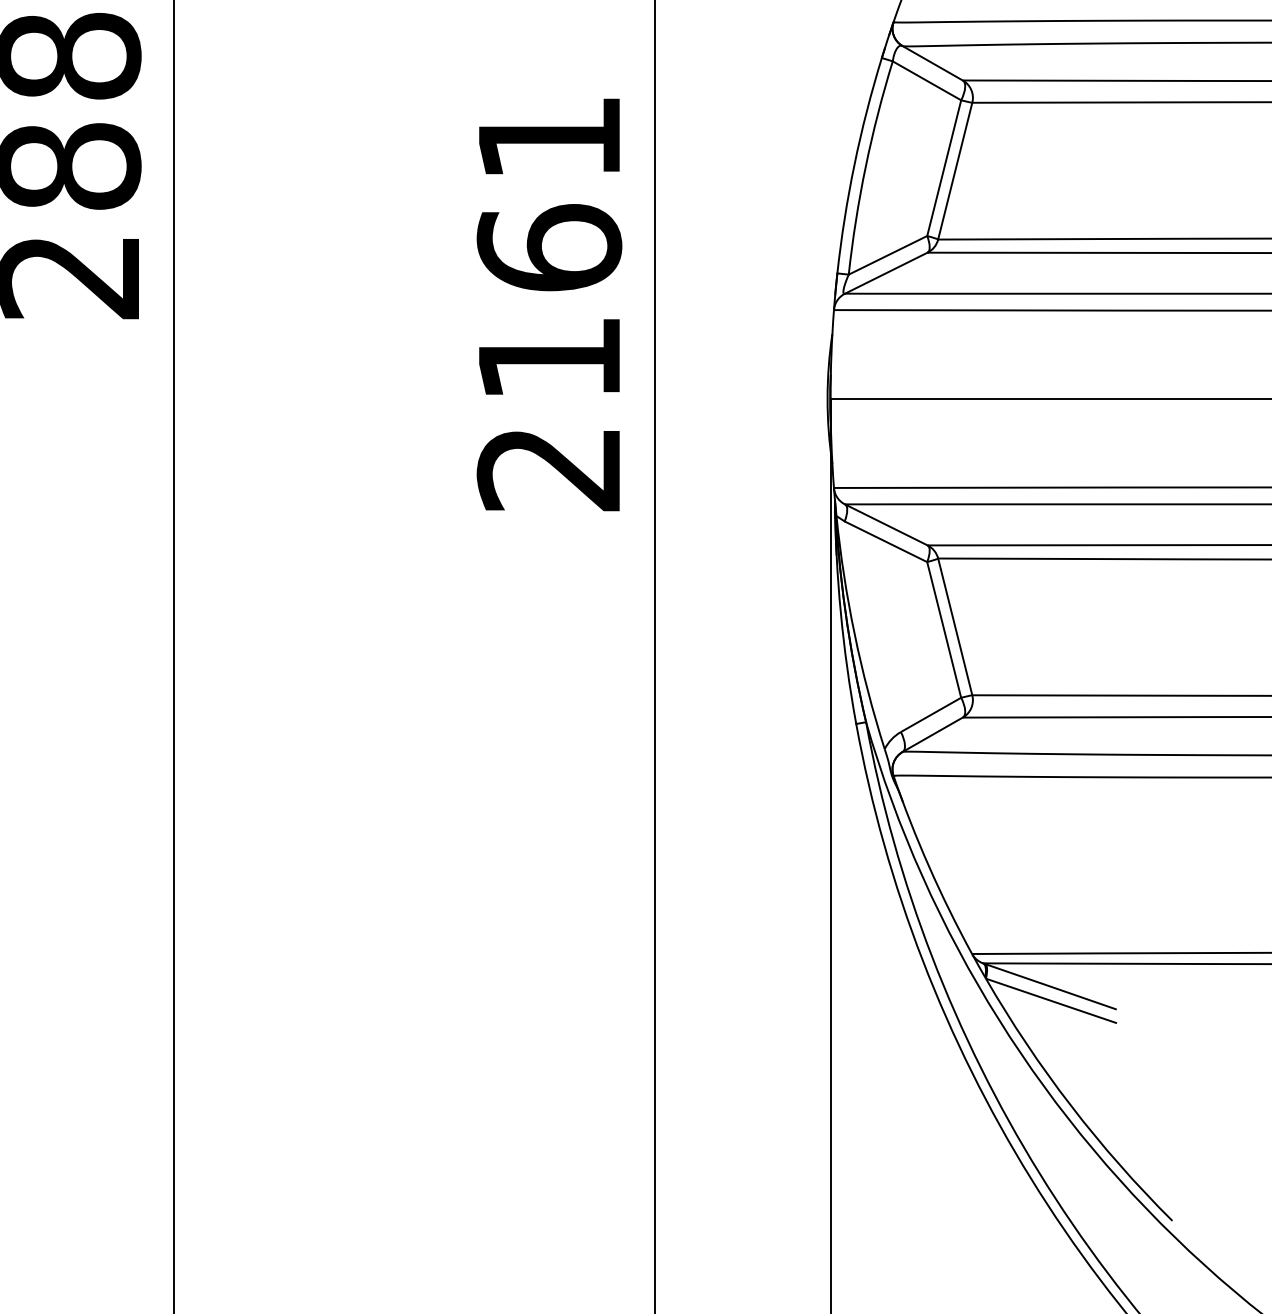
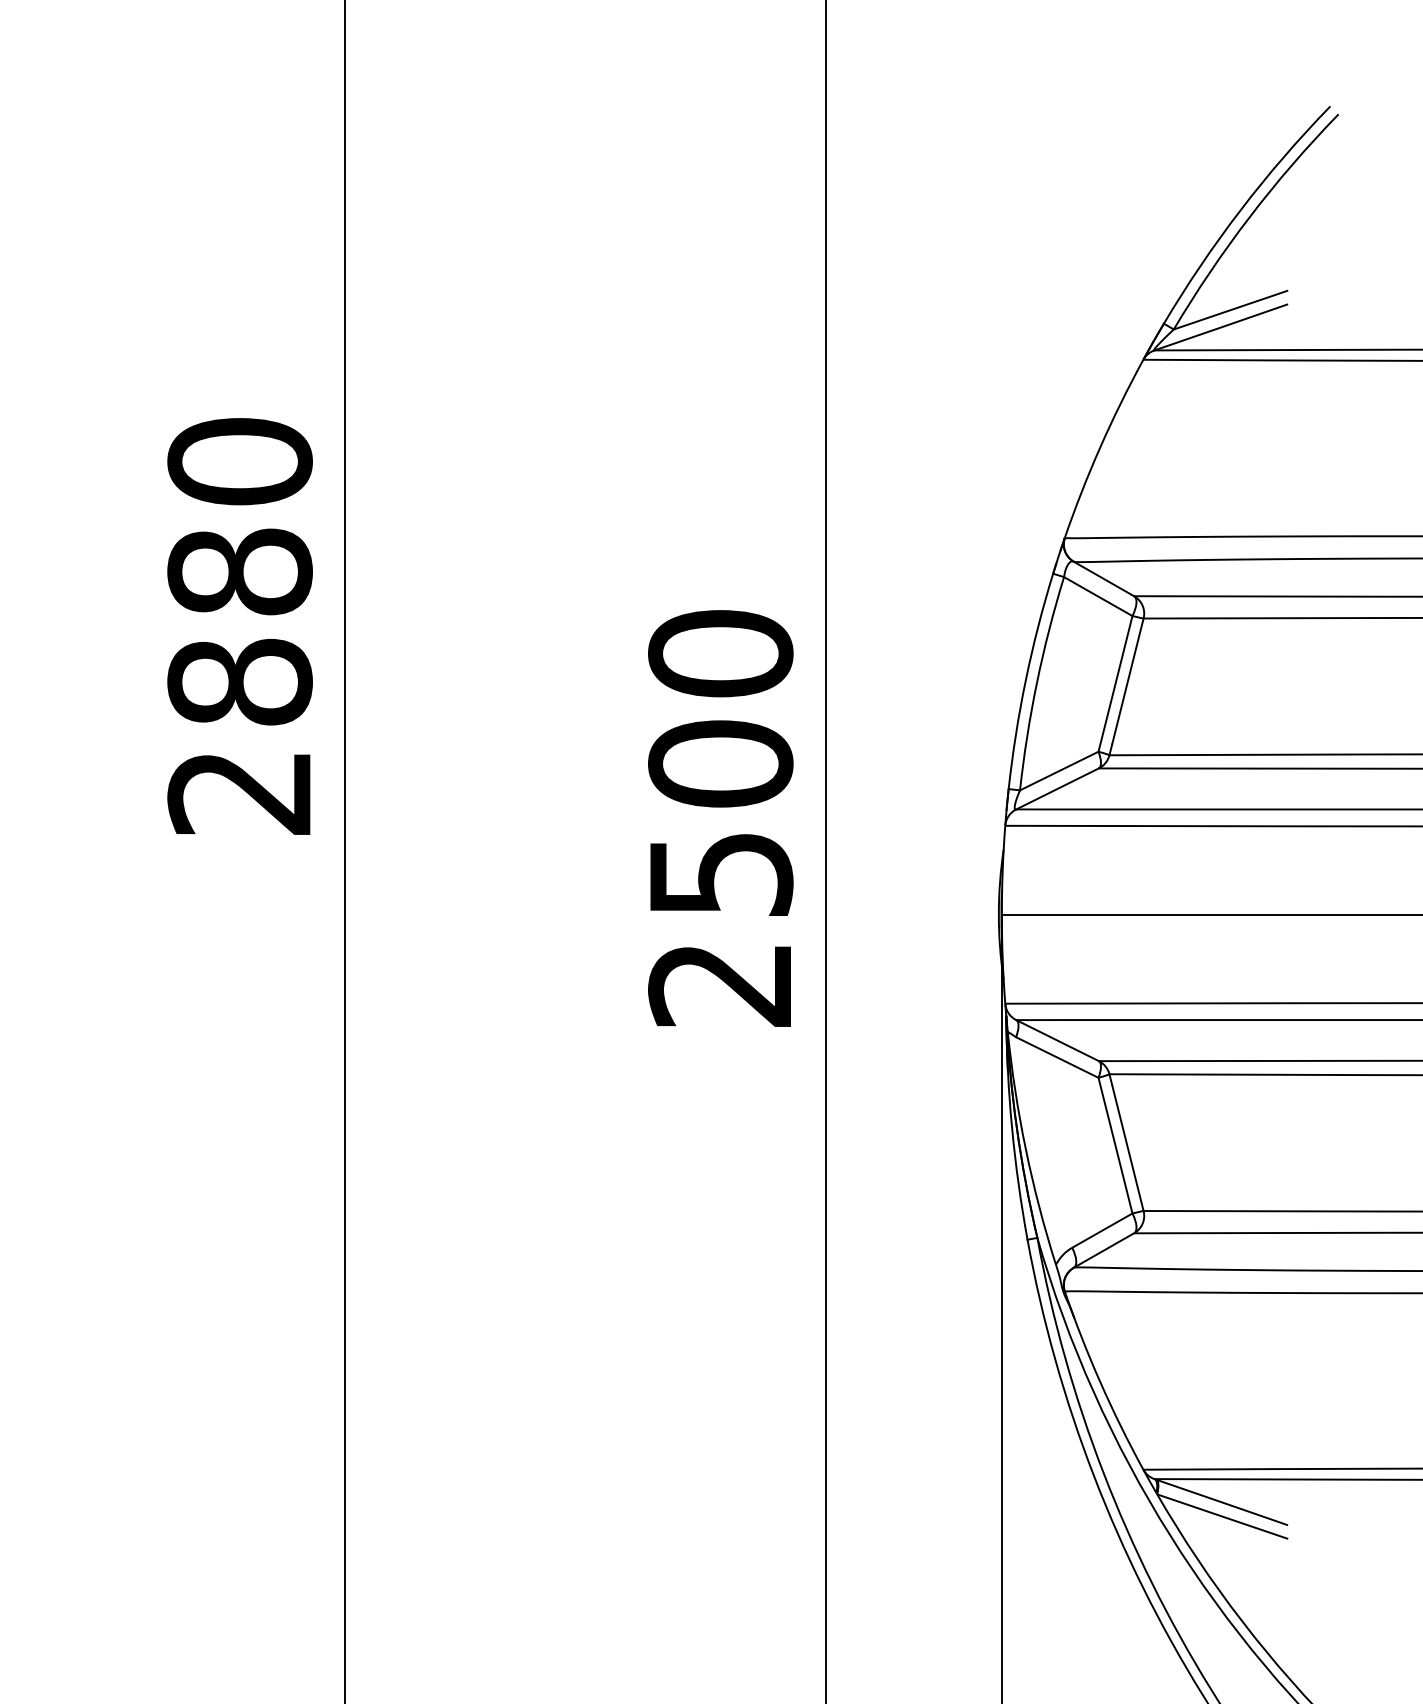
text: (549, 246) -> (720, 762), 2161 -> 2500

